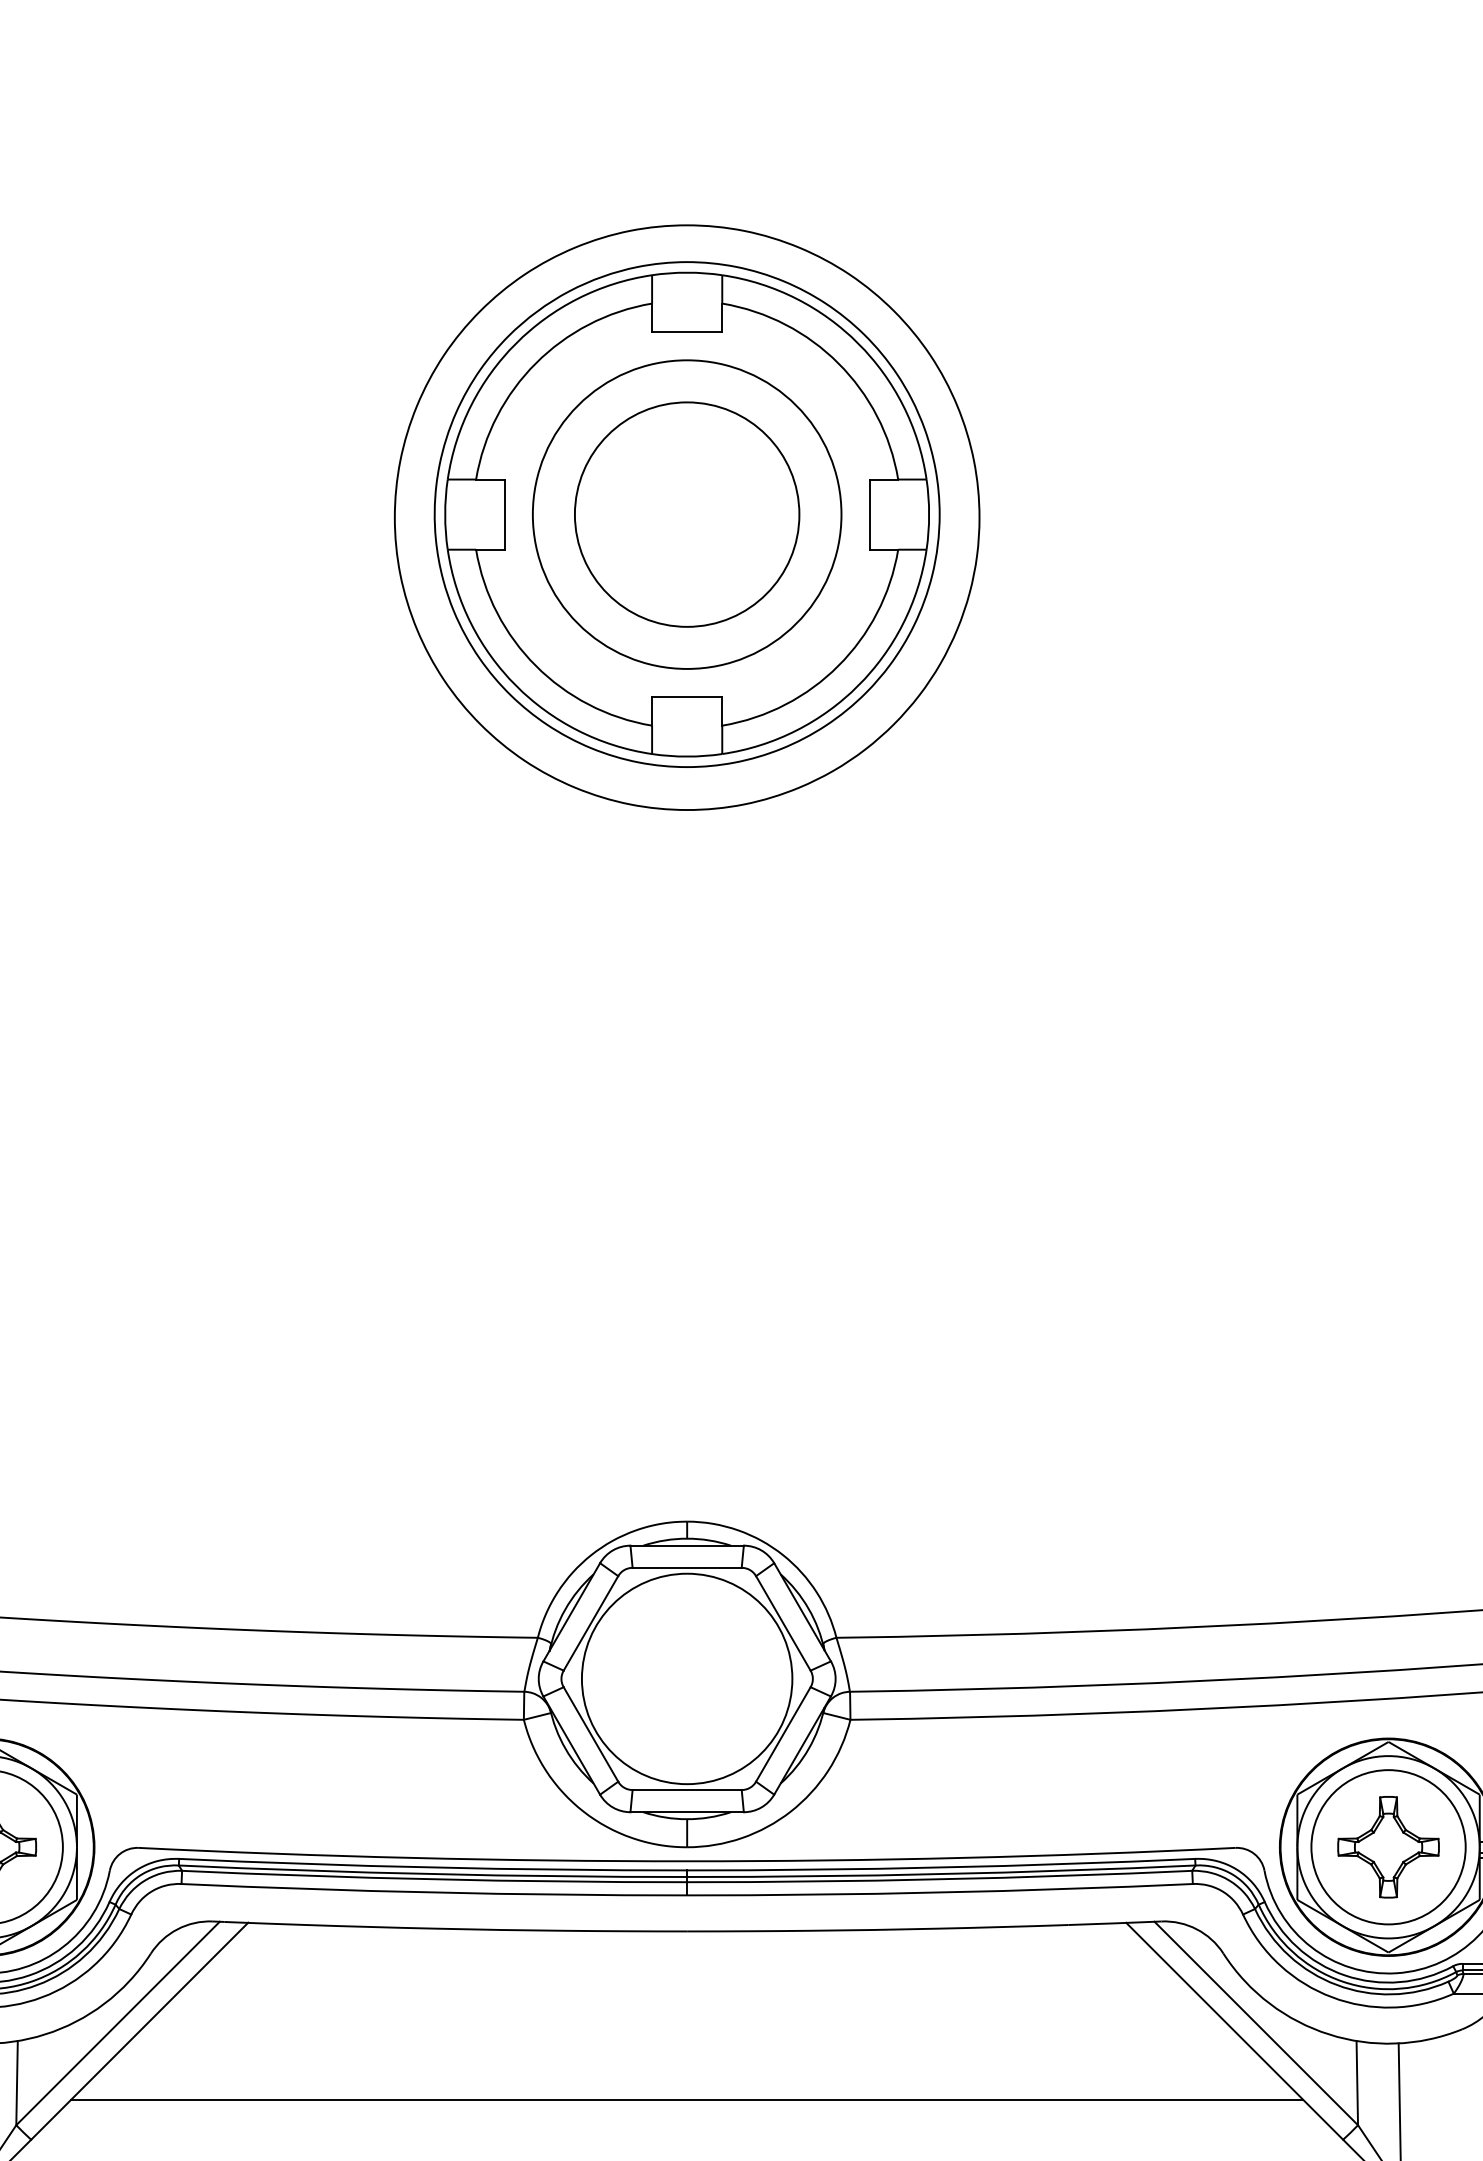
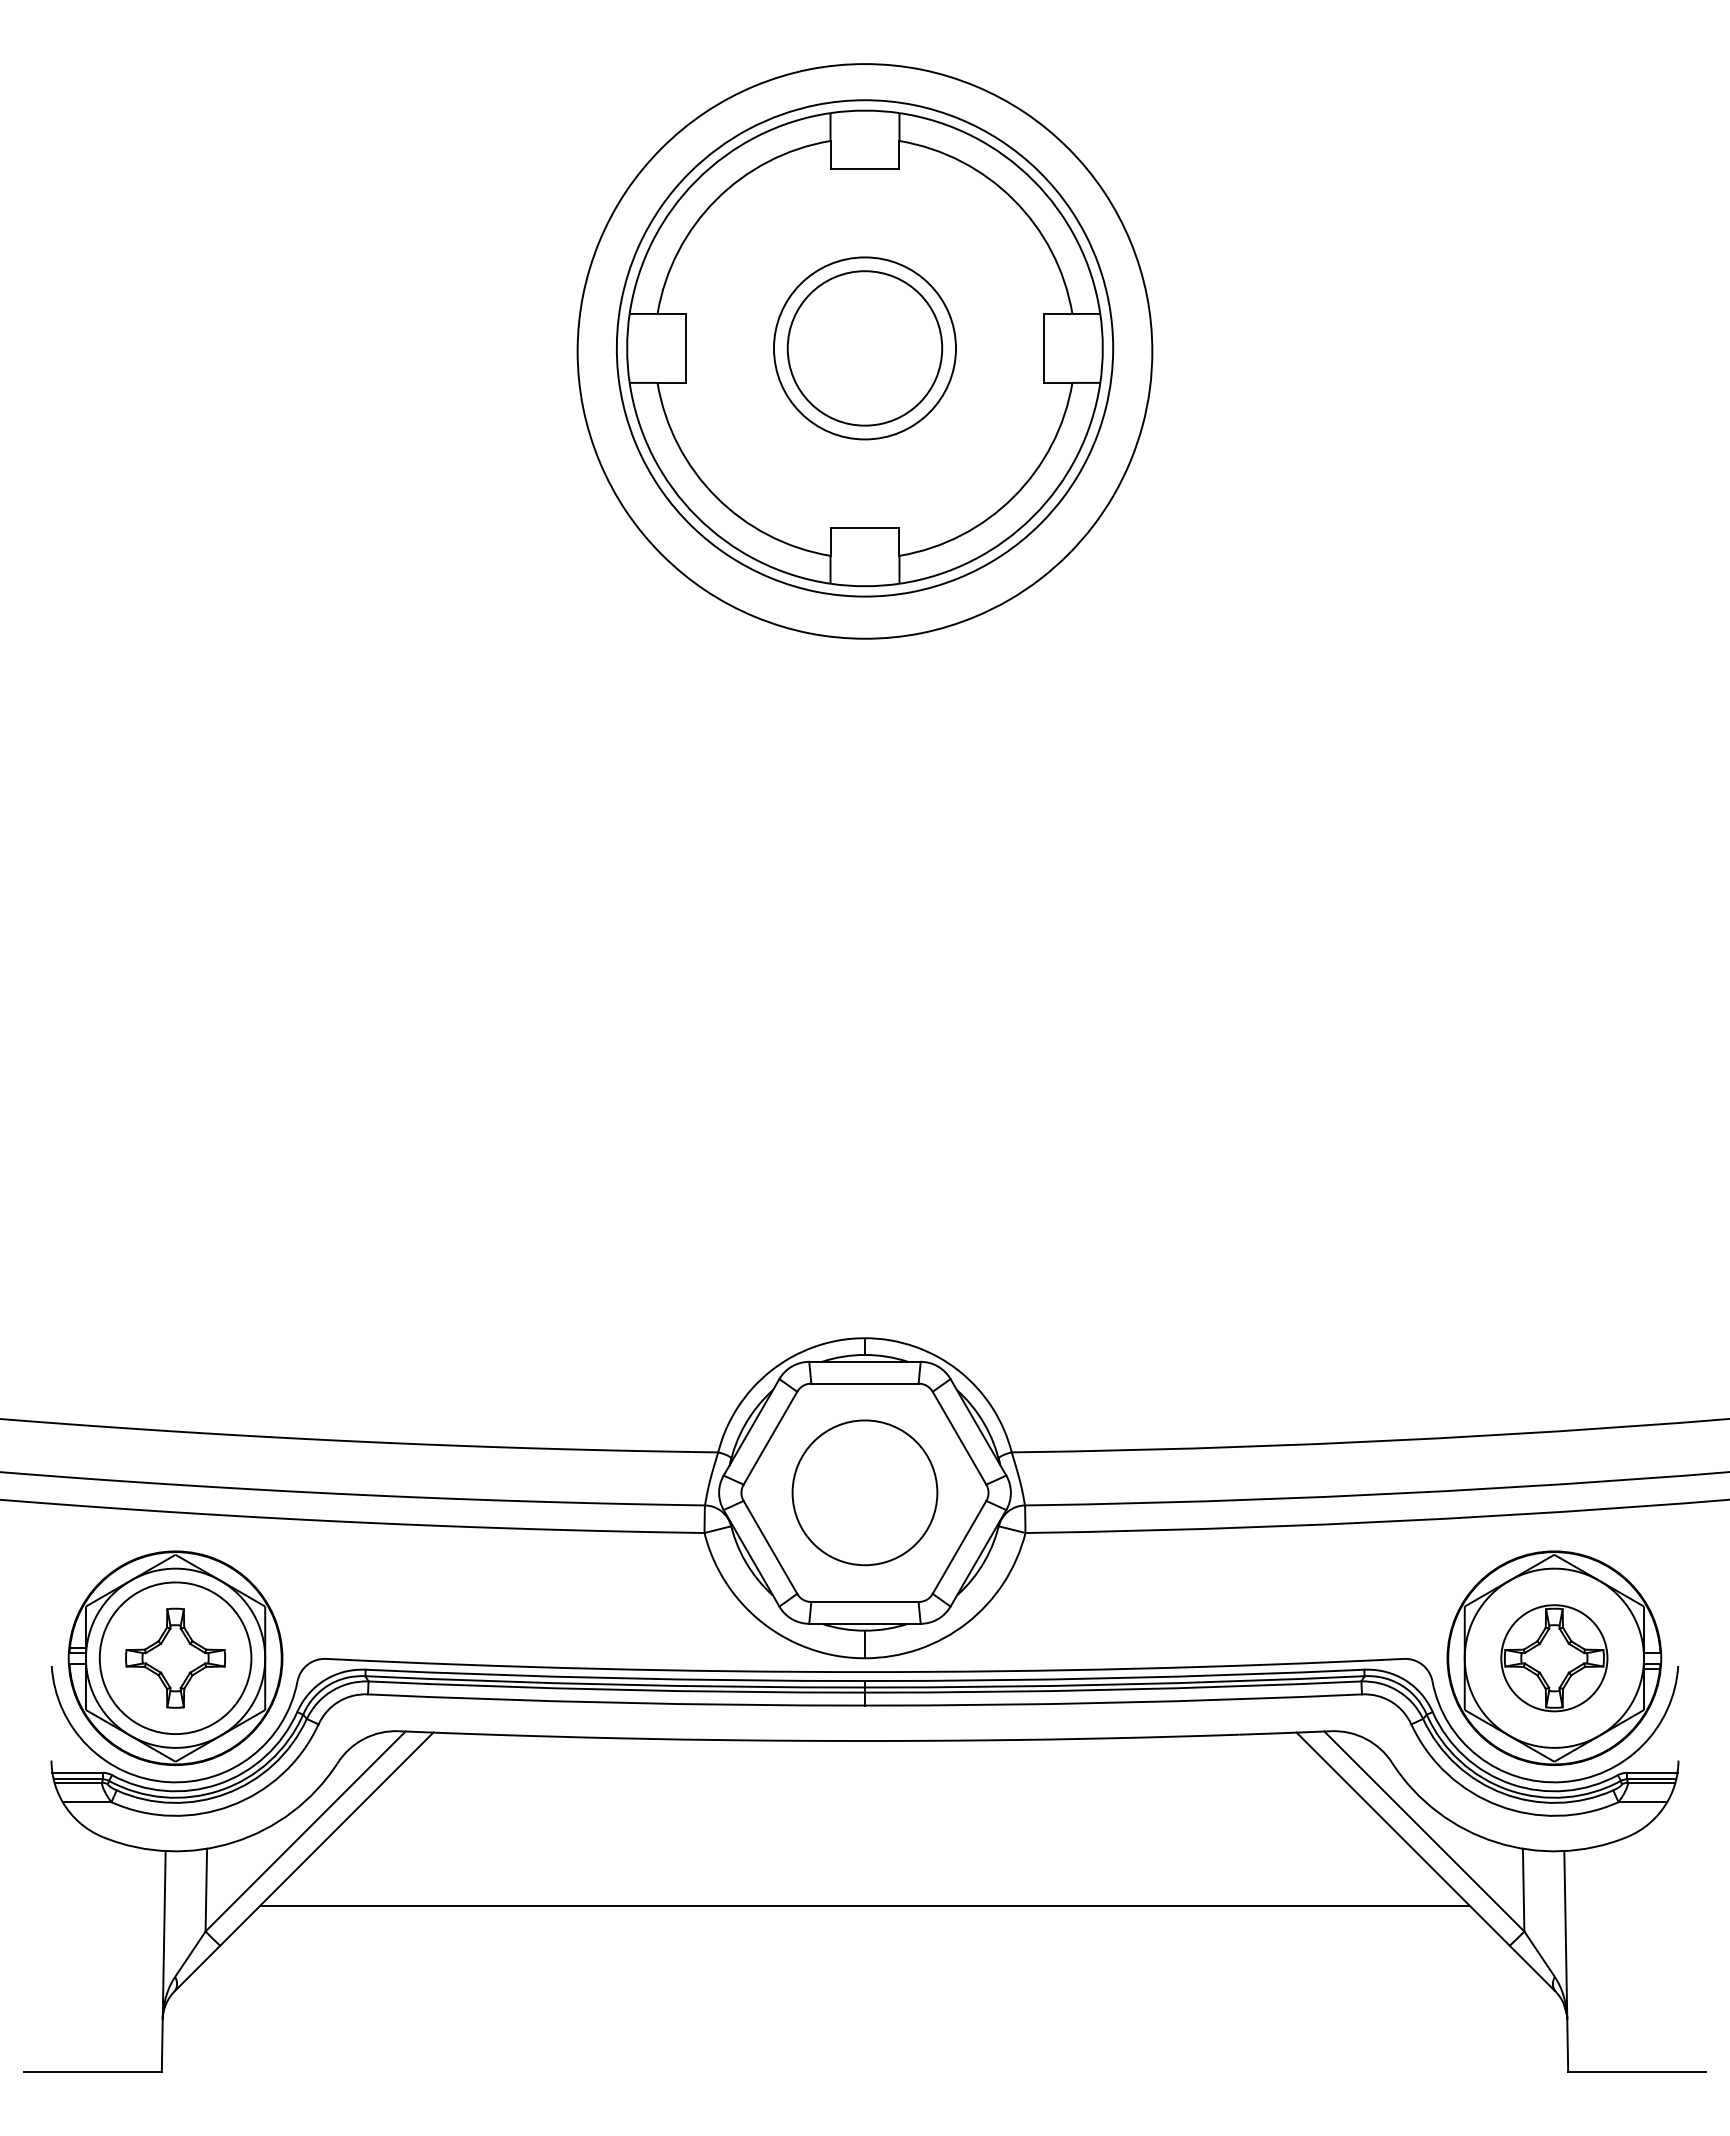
circle: (686, 514) -> (864, 348), size x0.6
circle: (686, 514) -> (864, 348), size x0.7
circle: (686, 1678) -> (864, 1492), size x0.7
circle: (1388, 1847) -> (1554, 1658), size x0.7

